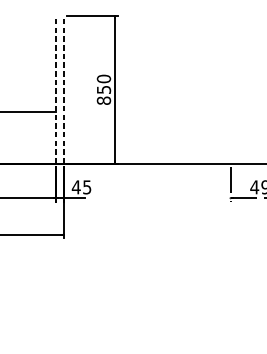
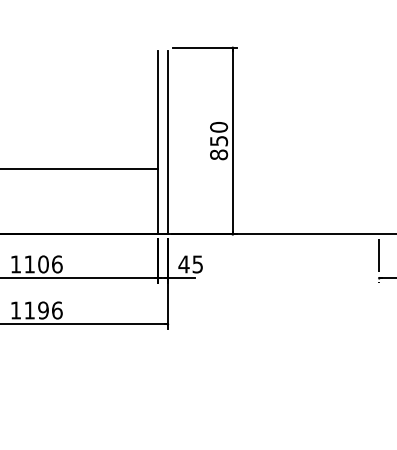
line: (56, 90) -> (158, 142), dashed -> solid
line: (63, 90) -> (167, 142), dashed -> solid

